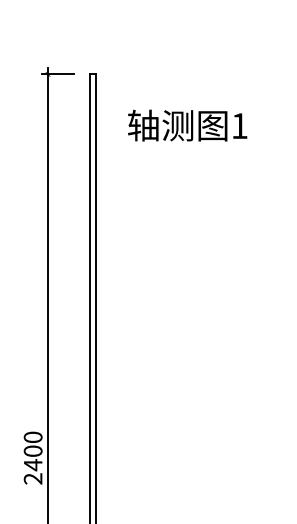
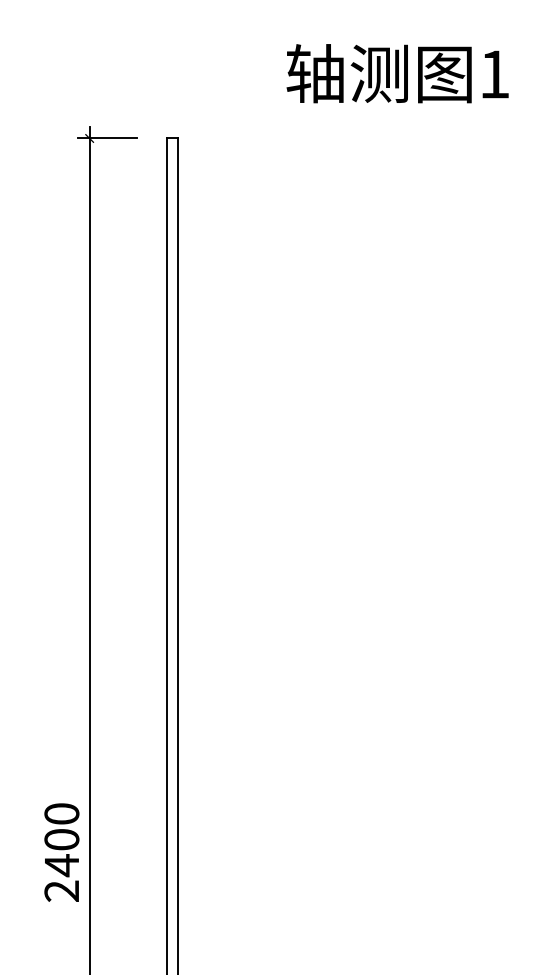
text: (187, 125) -> (397, 73), moved

